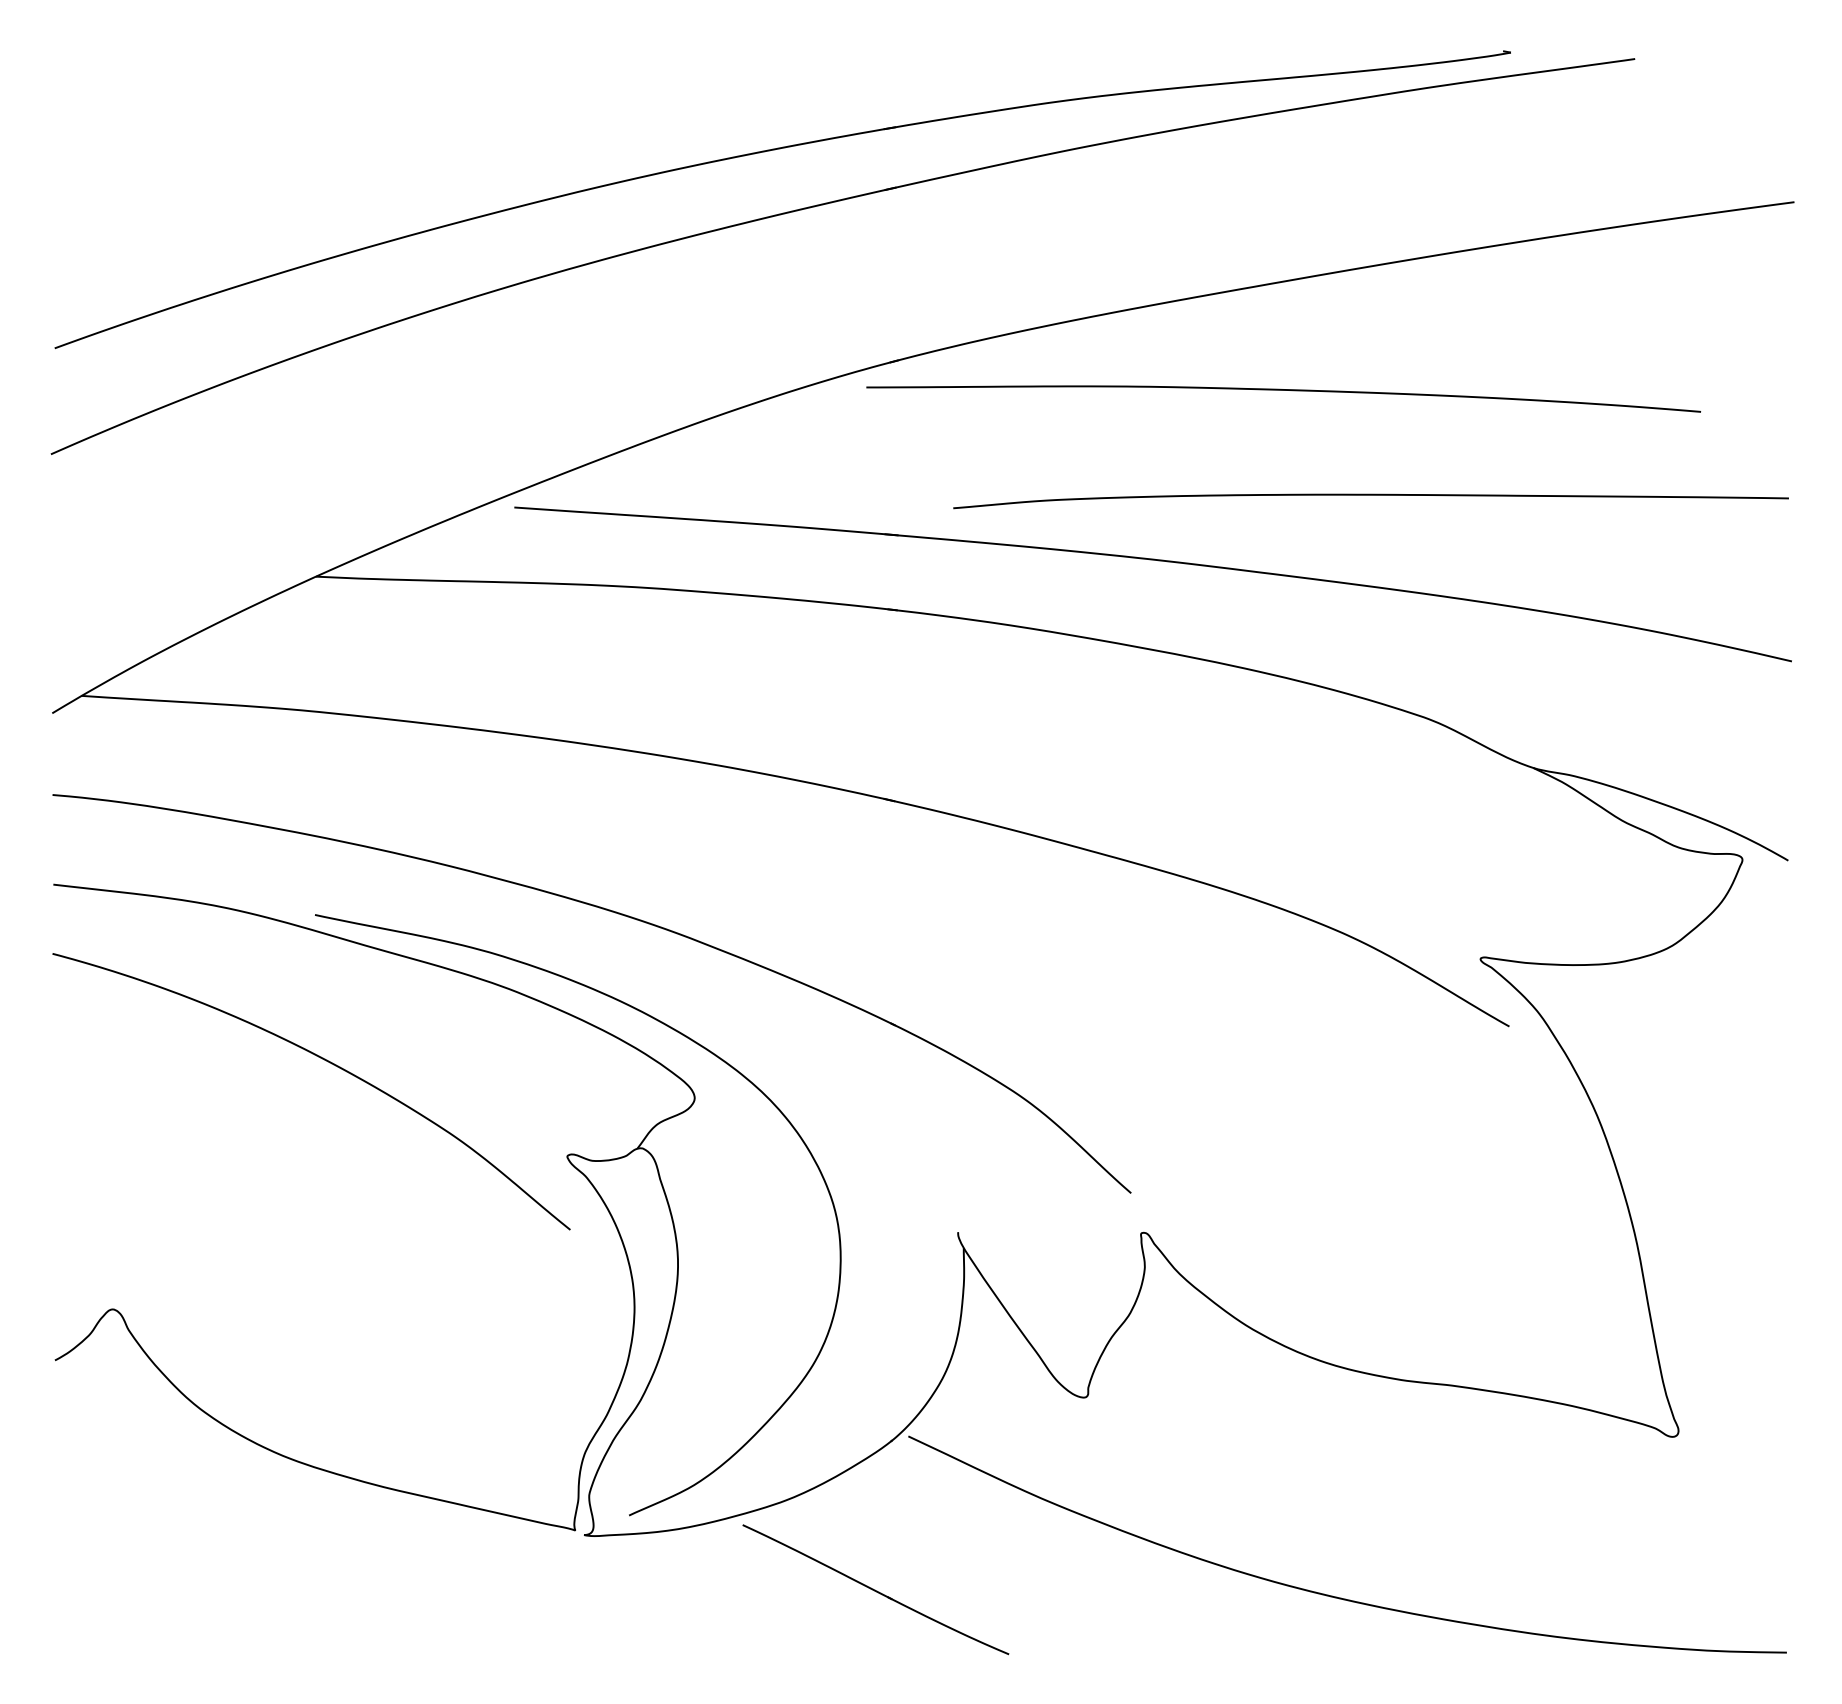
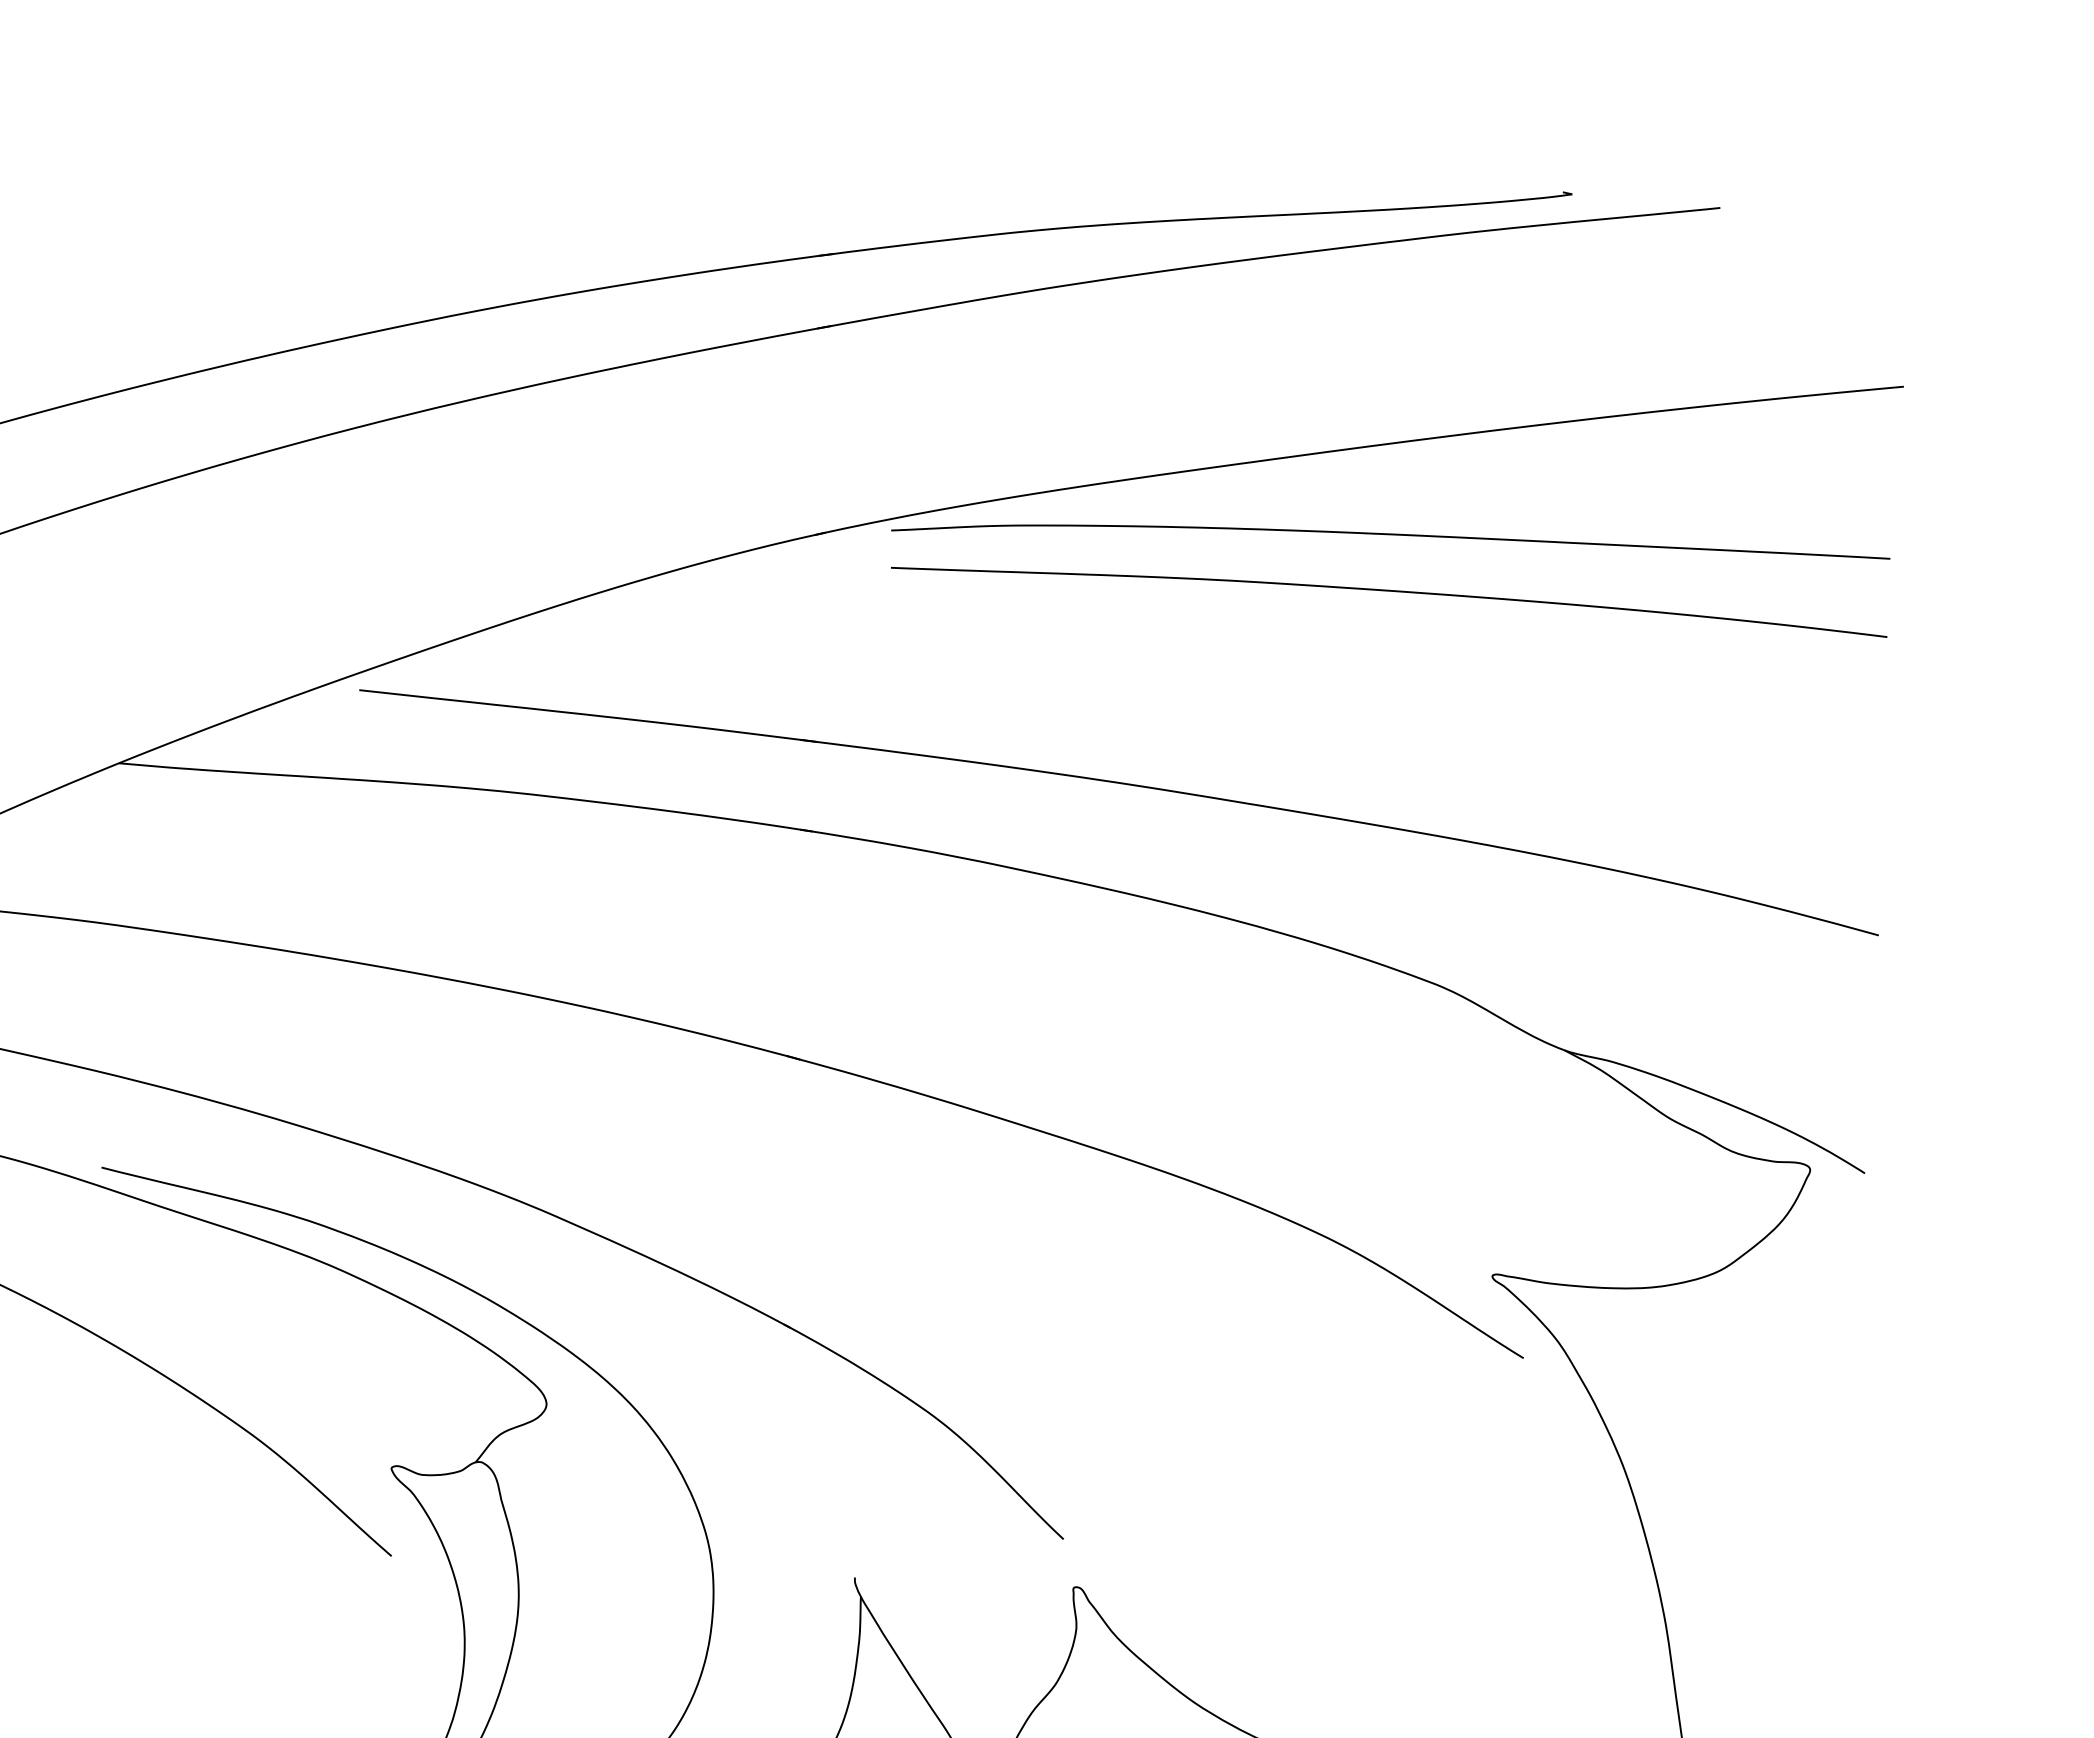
curve: (1283, 390) -> (1389, 591), moved
curve: (1370, 495) -> (1390, 535), moved

